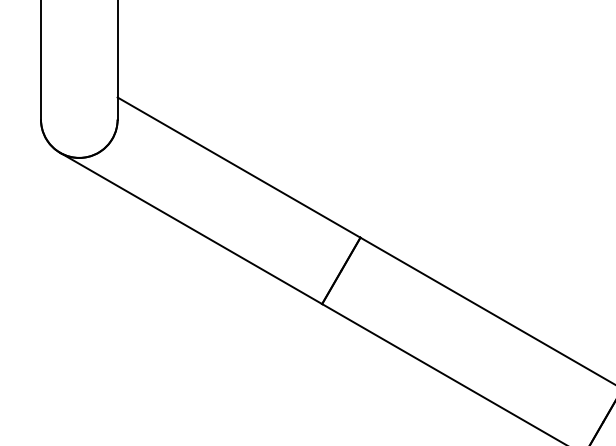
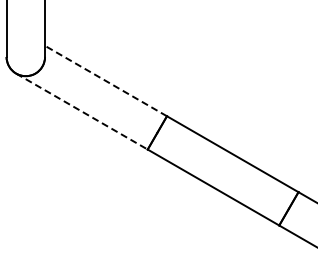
line: (238, 166) -> (105, 80), solid -> dashed
line: (190, 228) -> (81, 111), solid -> dashed

